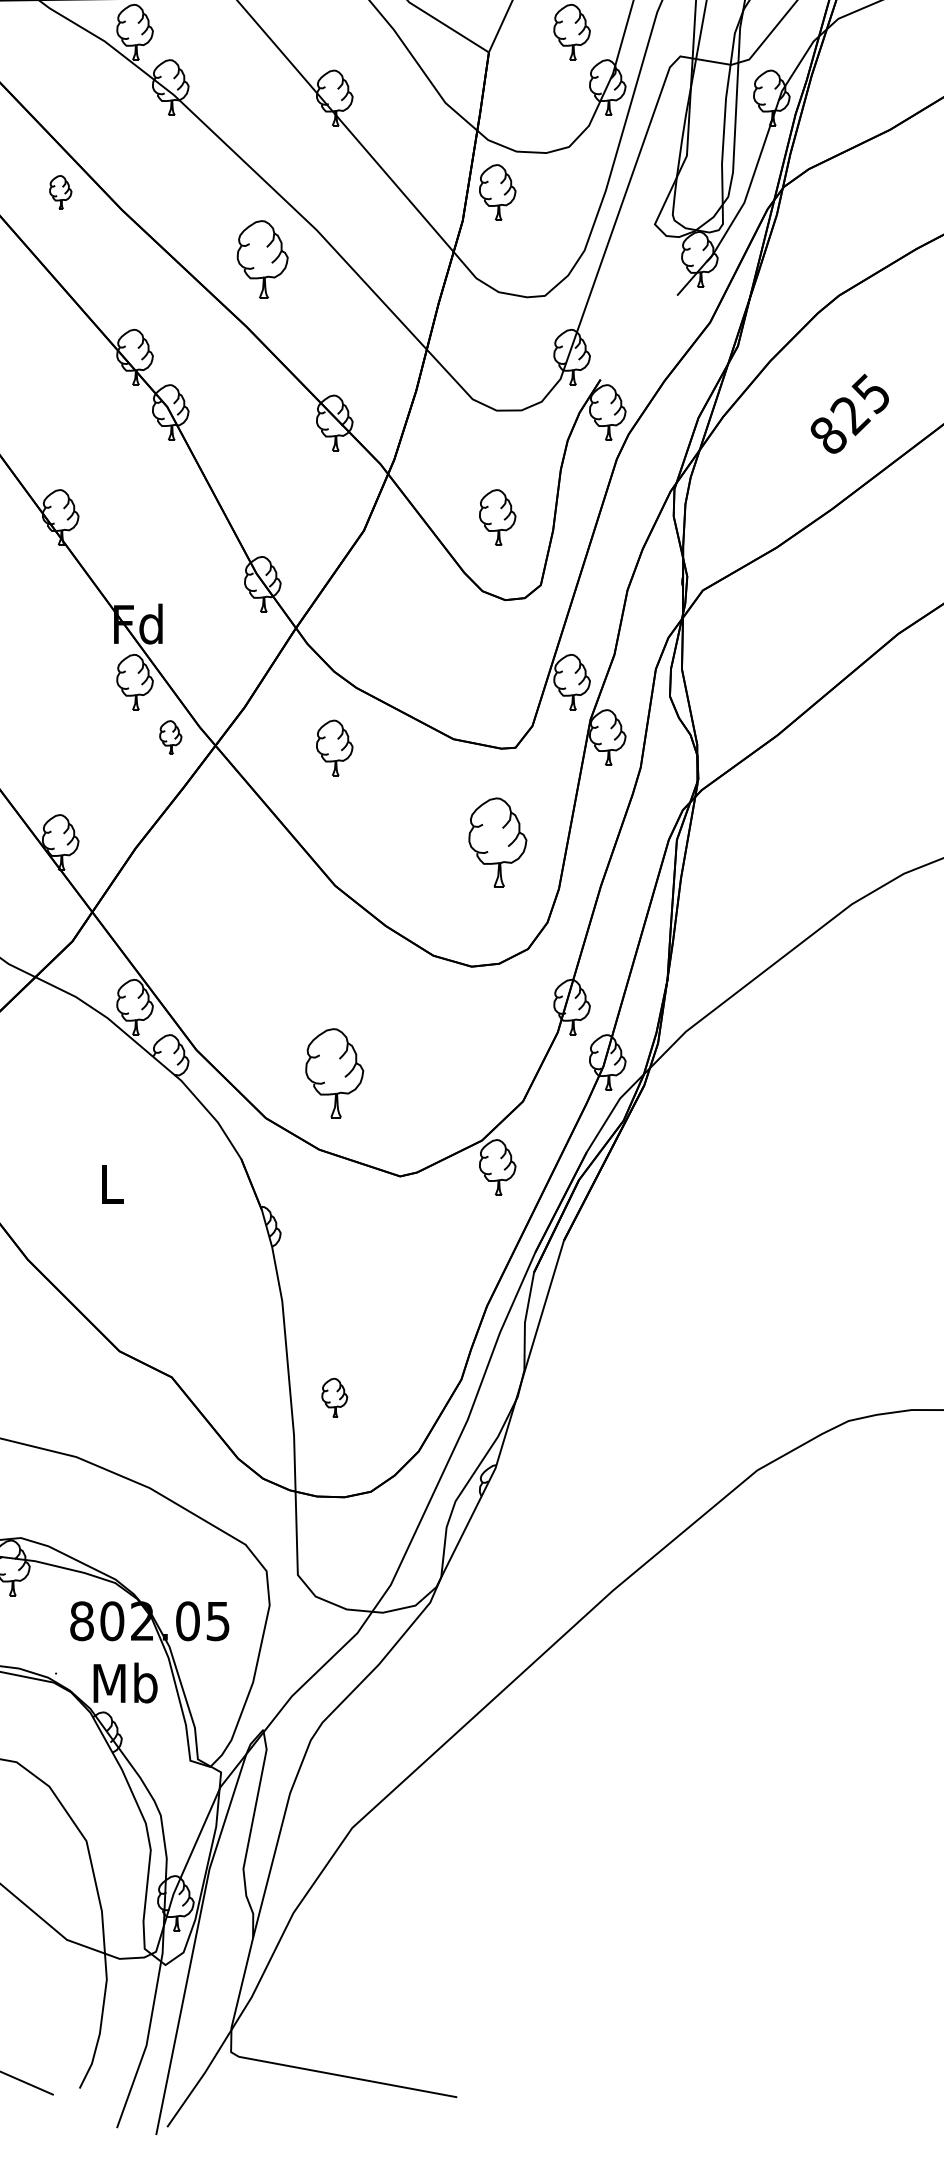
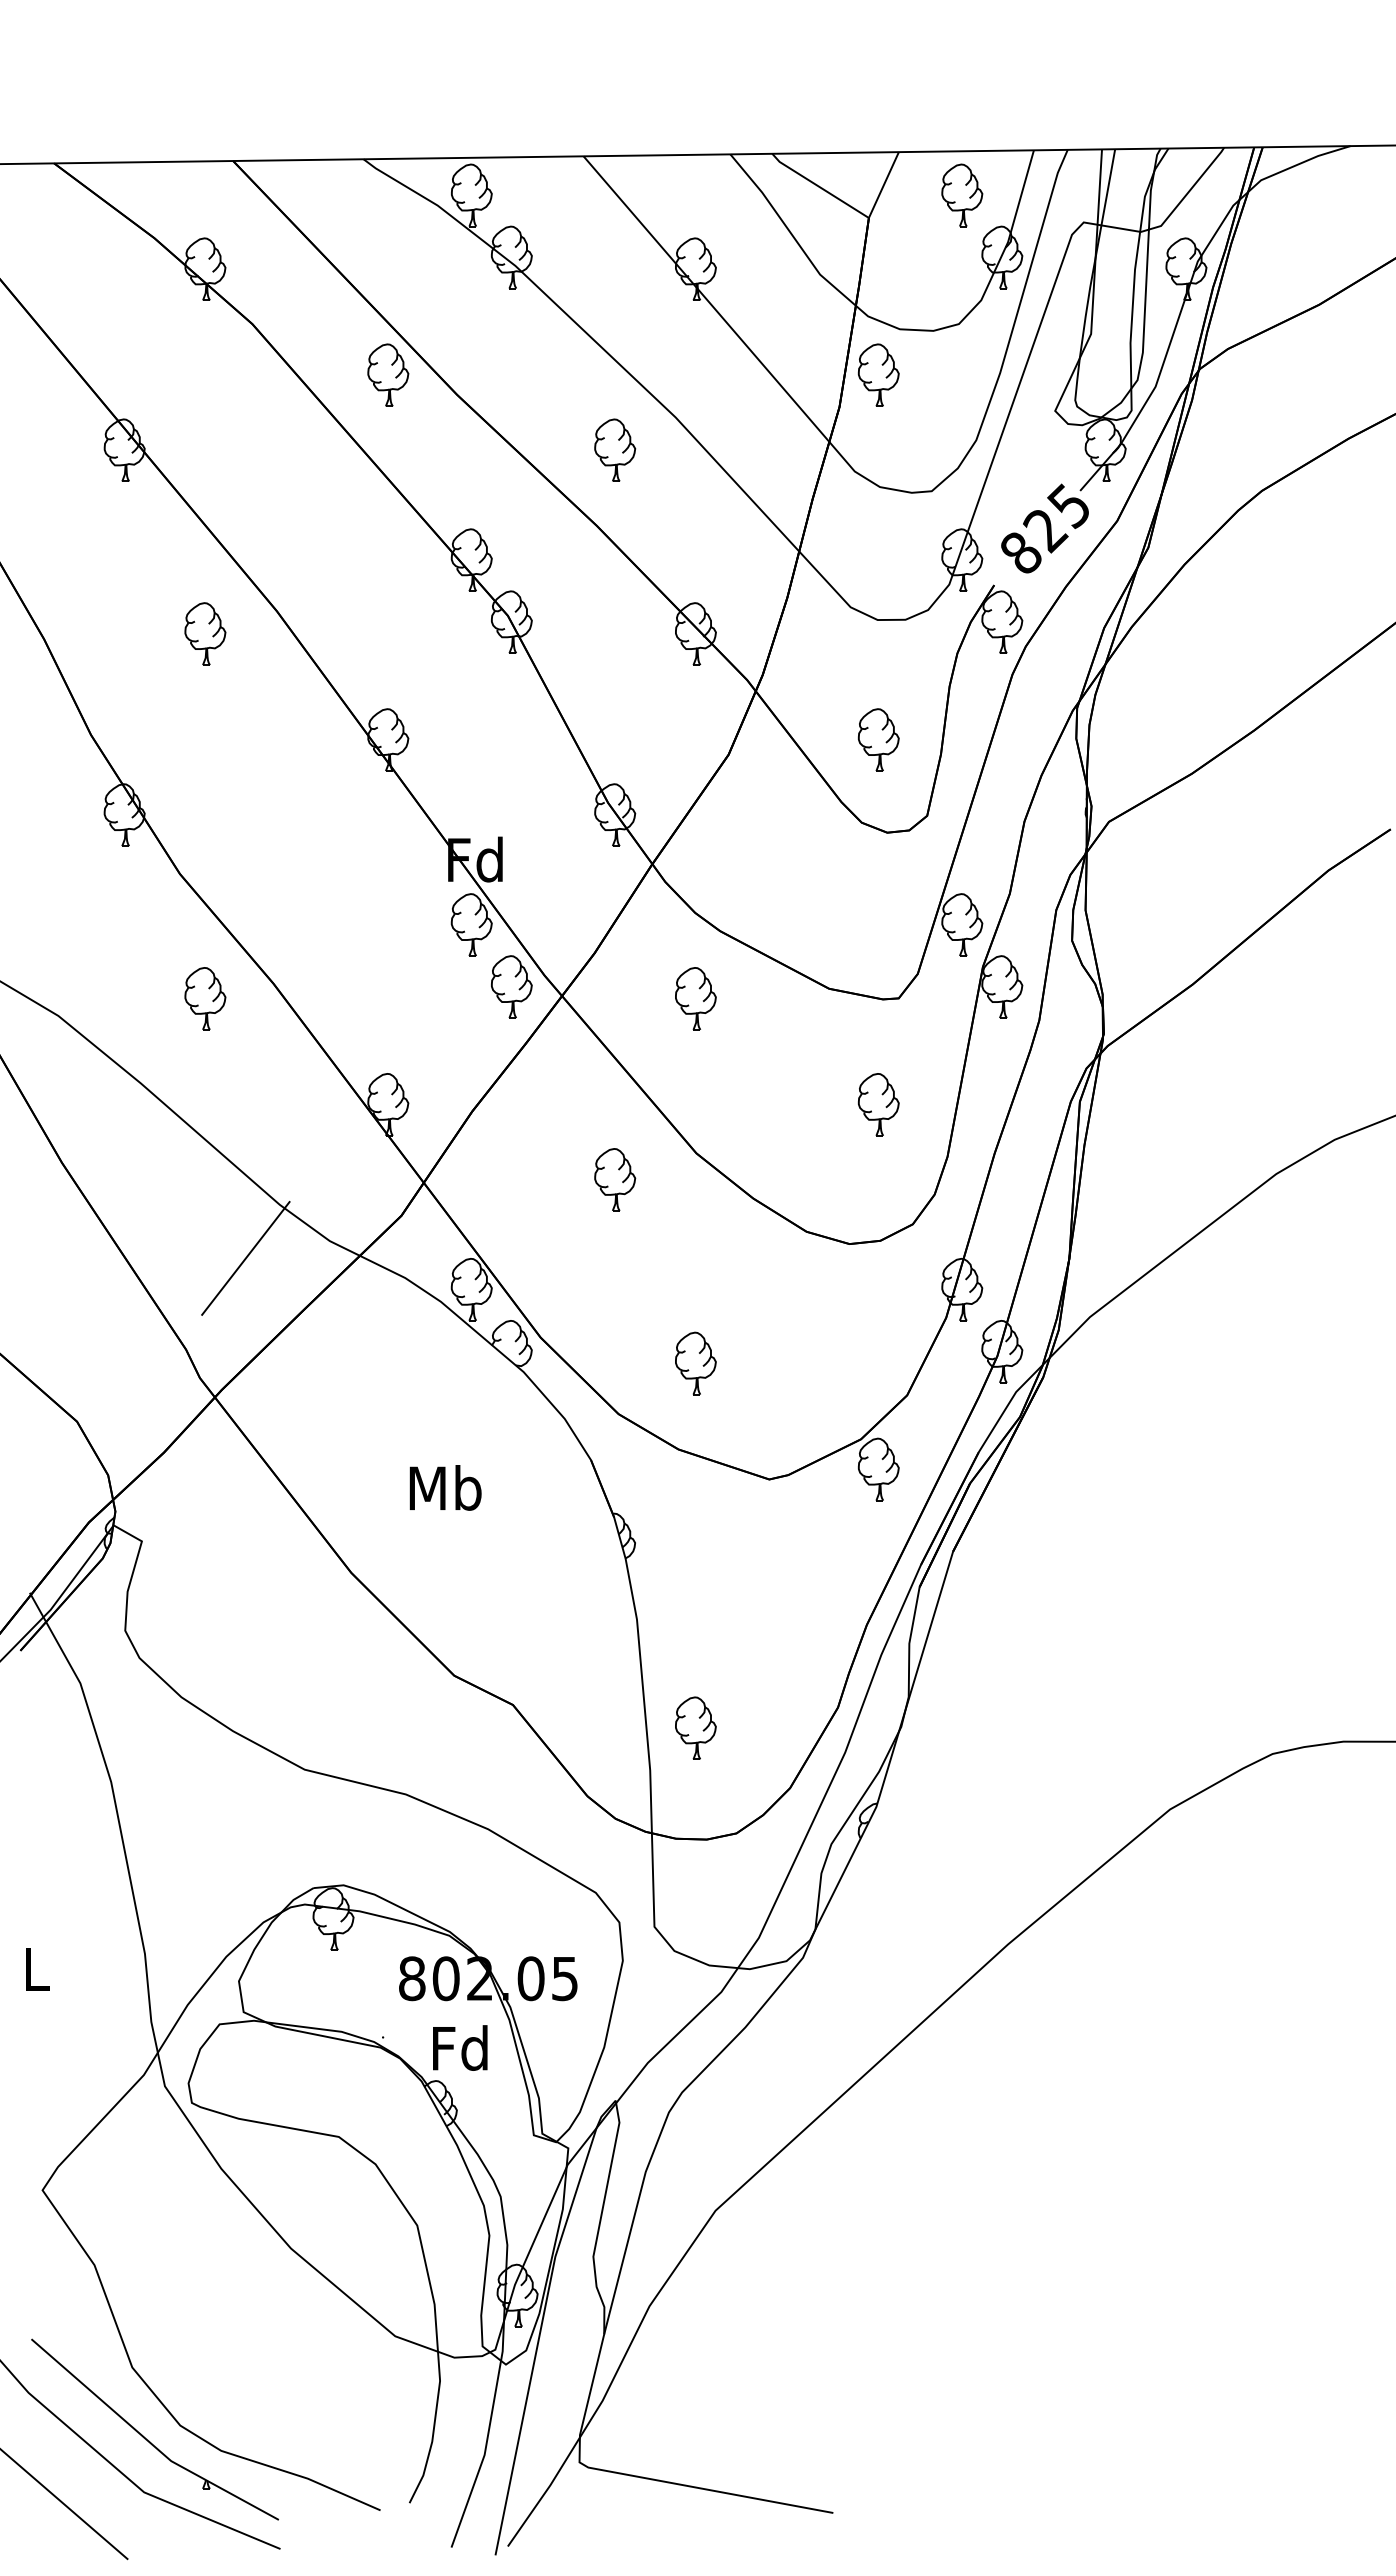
part: (60, 191) -> (388, 374), size x1.67
part: (263, 258) -> (615, 449), size x0.71
text: (849, 413) -> (1044, 528), moved
part: (170, 737) -> (511, 986), size x1.67
part: (497, 842) -> (878, 1104), size x0.62
part: (263, 909) -> (615, 1179), added
part: (334, 1073) -> (695, 1363), size x0.62
text: (111, 1183) -> (445, 1487), L -> Mb
part: (334, 1397) -> (695, 1727), size x1.43
text: (125, 1682) -> (461, 2047), Mb -> Fd

